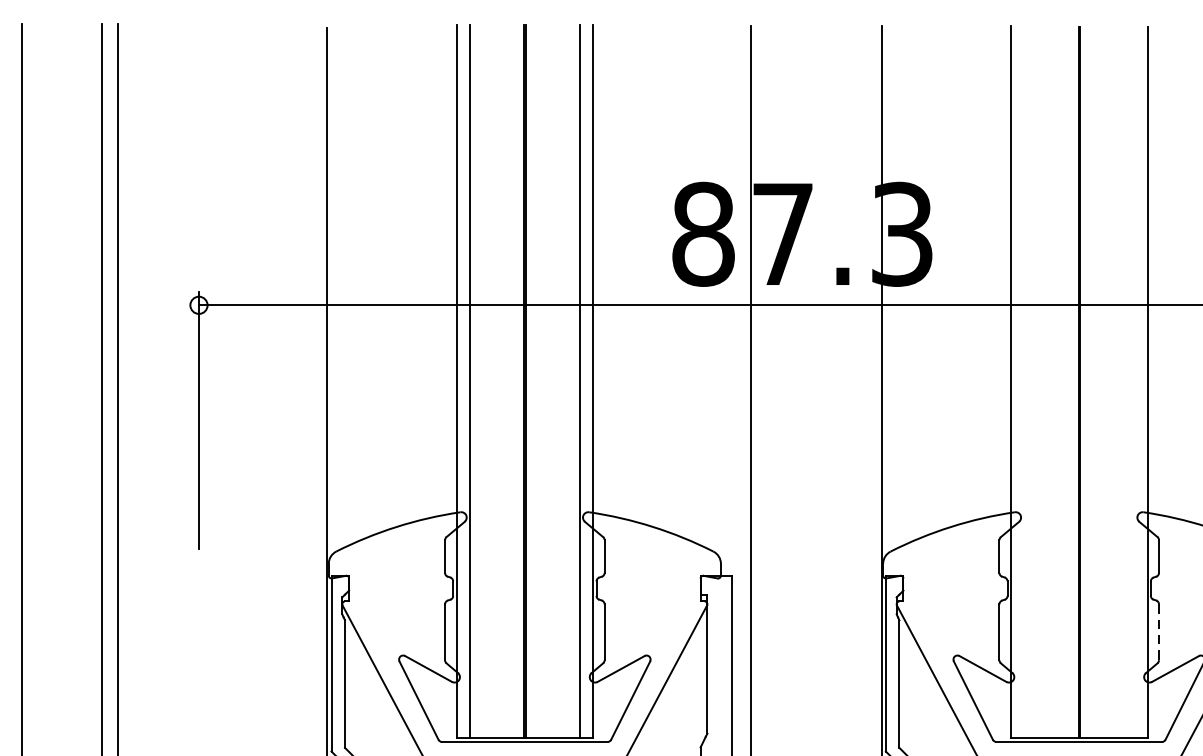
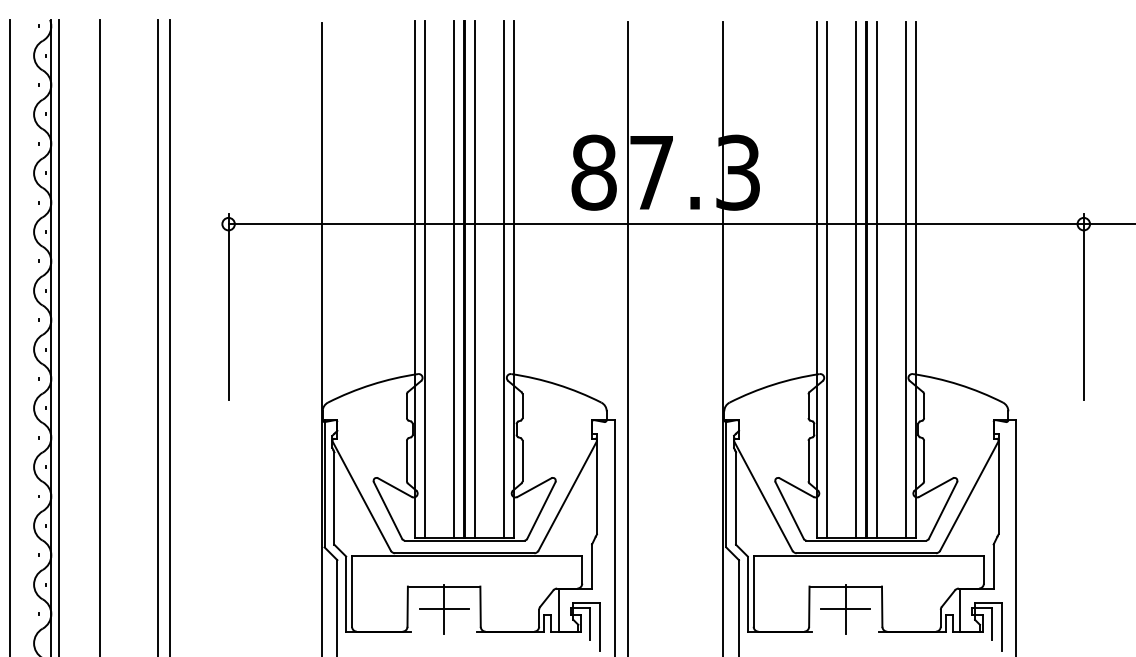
line: (510, 381) -> (454, 279), added
line: (538, 381) -> (474, 279), added
line: (1024, 381) -> (826, 279), added
line: (1065, 381) -> (856, 279), added
line: (1093, 381) -> (876, 279), added
line: (1134, 381) -> (906, 279), added
line: (1159, 632) -> (924, 461), dashed -> solid

